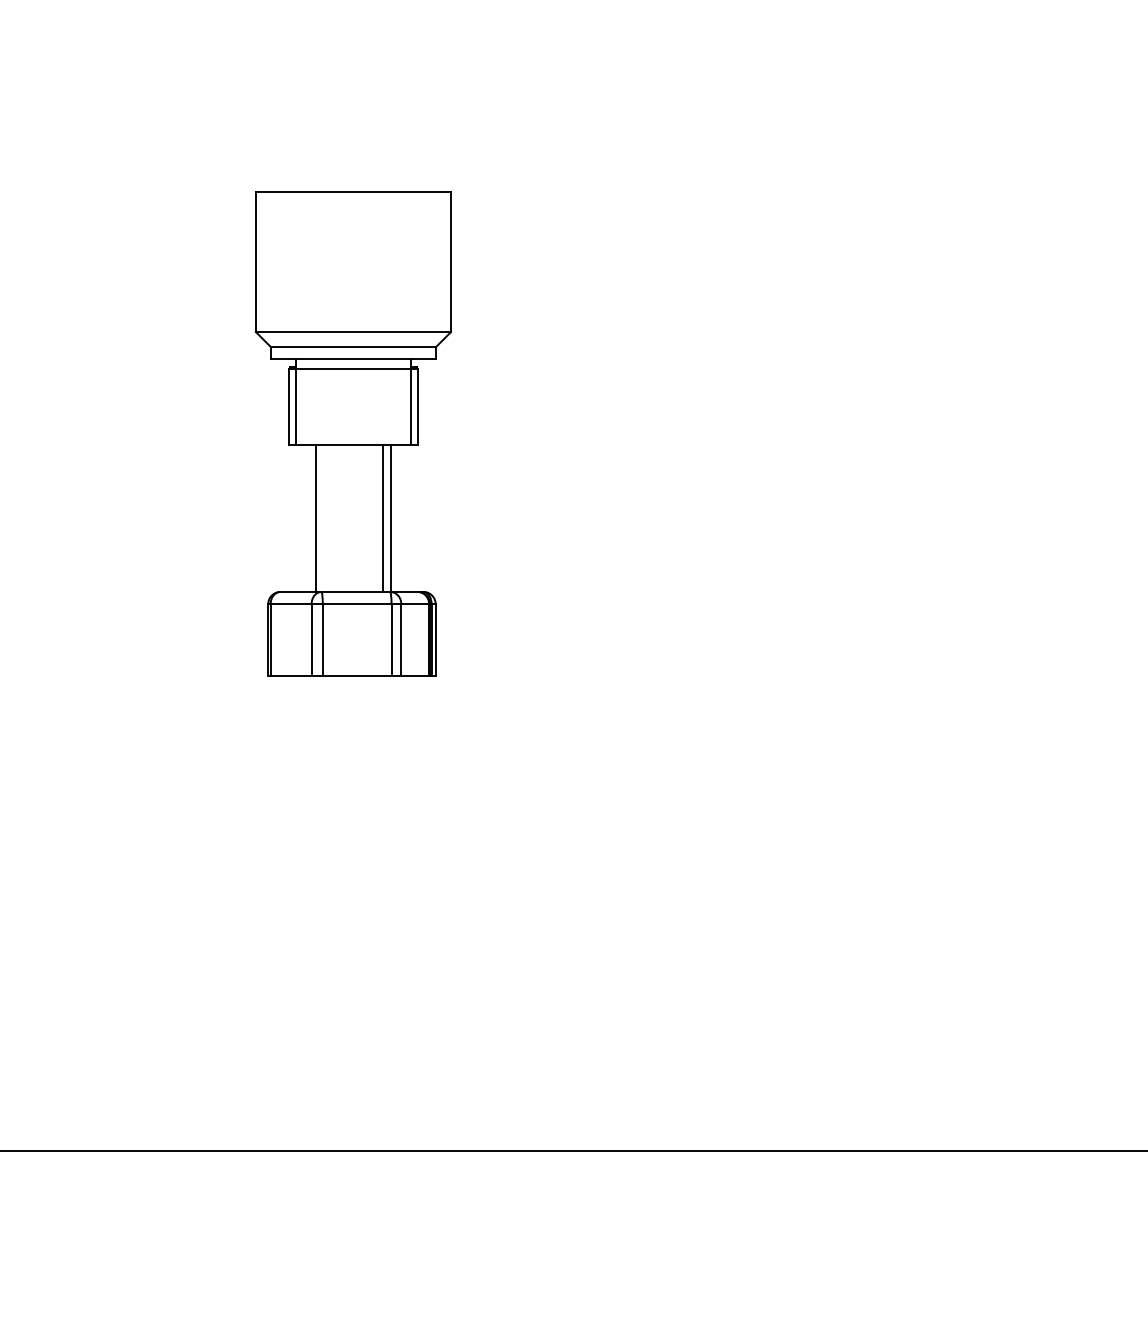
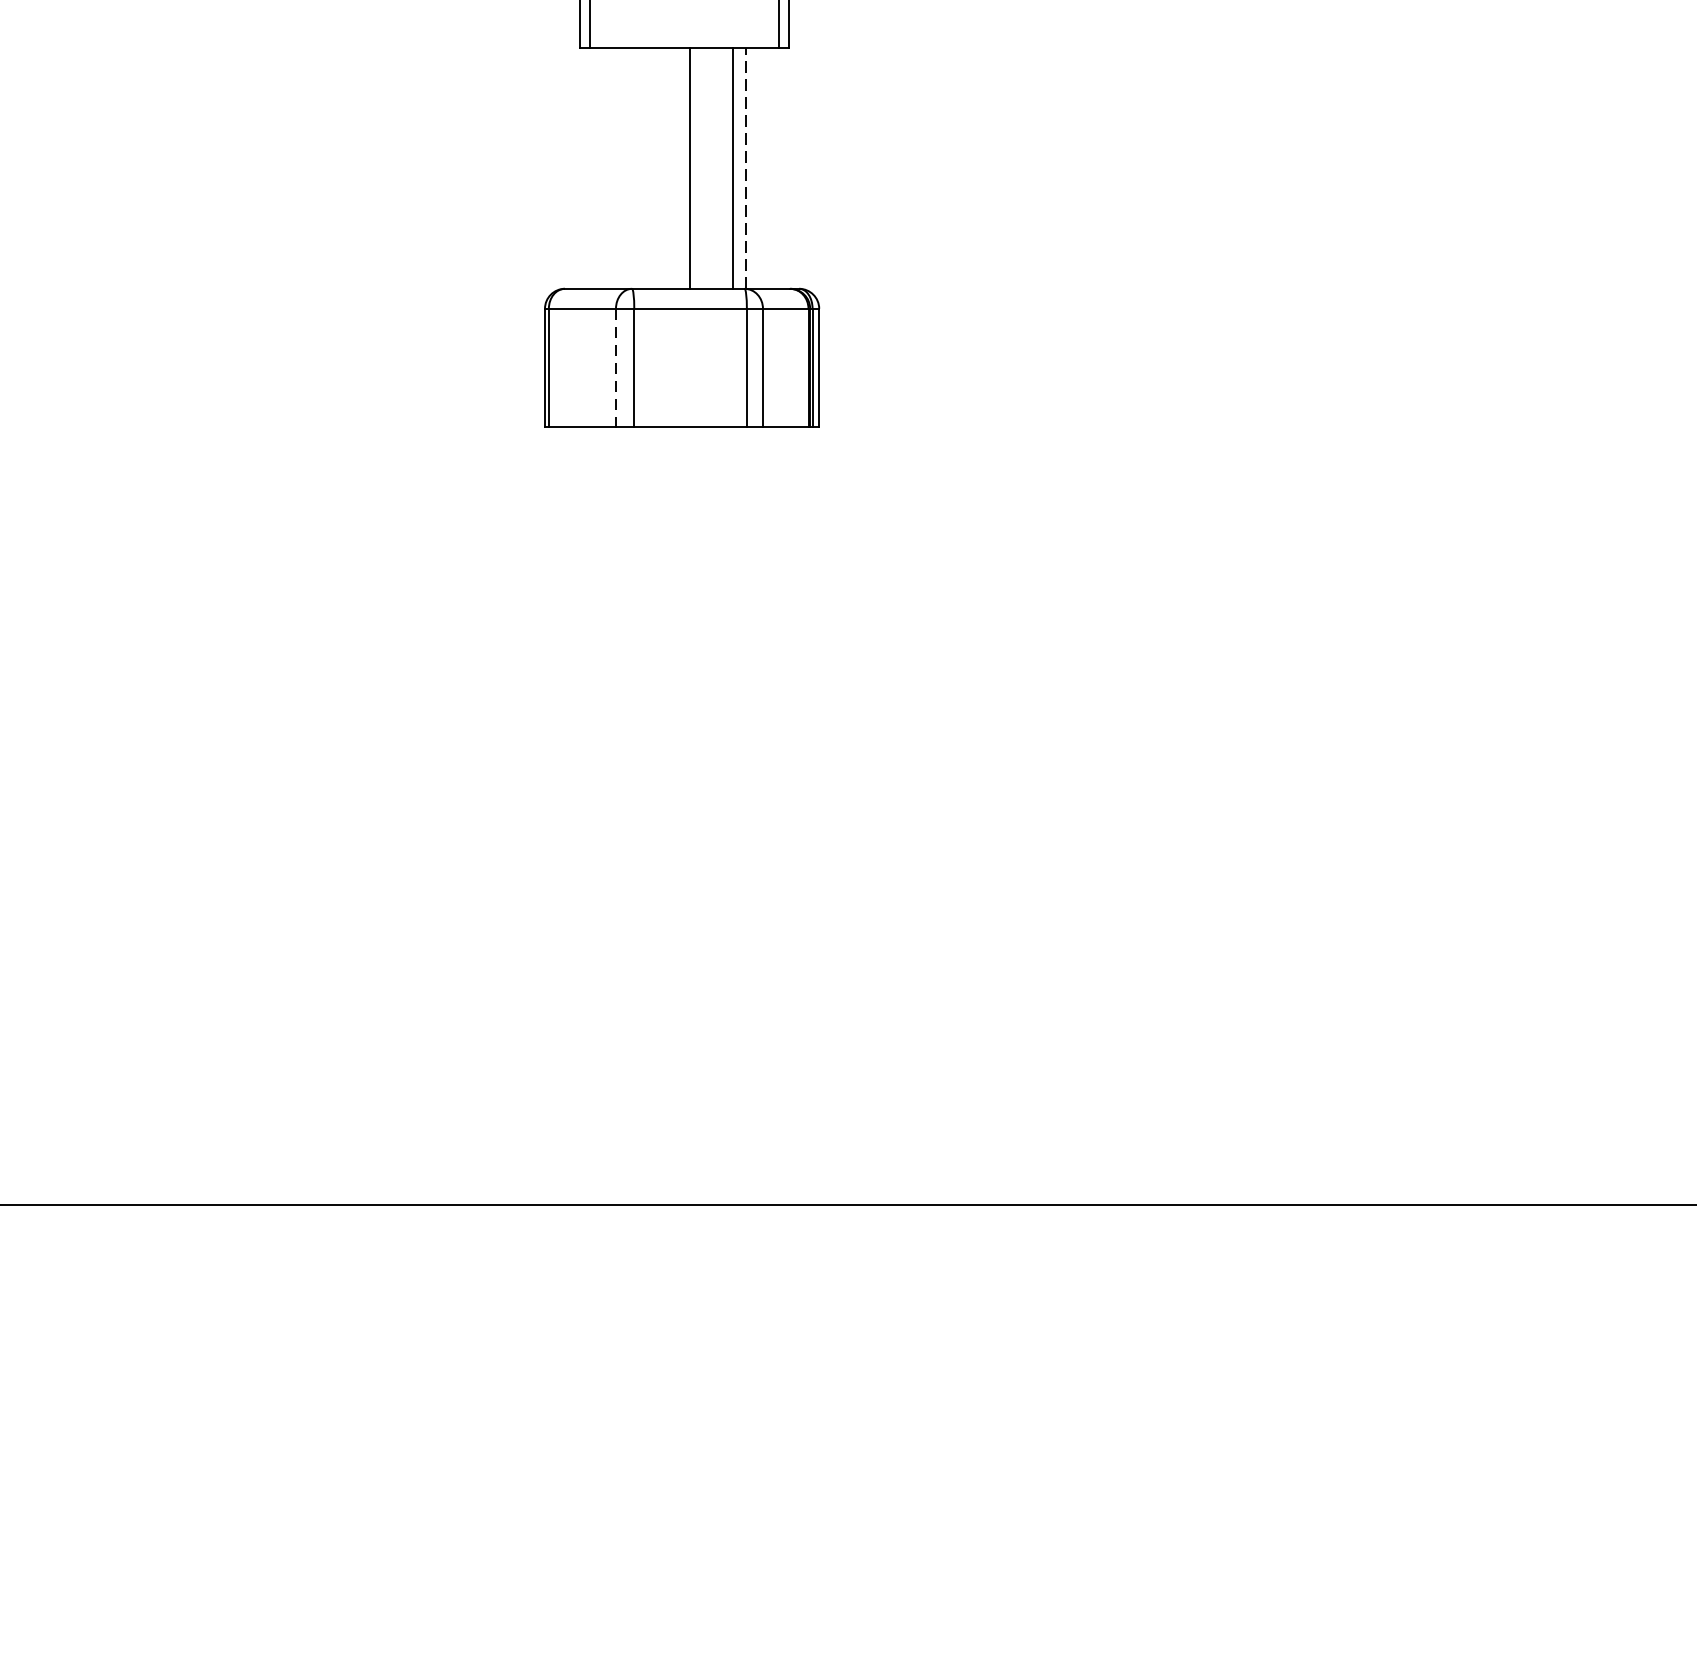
line: (315, 517) -> (689, 166), moved
line: (391, 518) -> (746, 168), solid -> dashed
line: (311, 640) -> (615, 368), solid -> dashed

